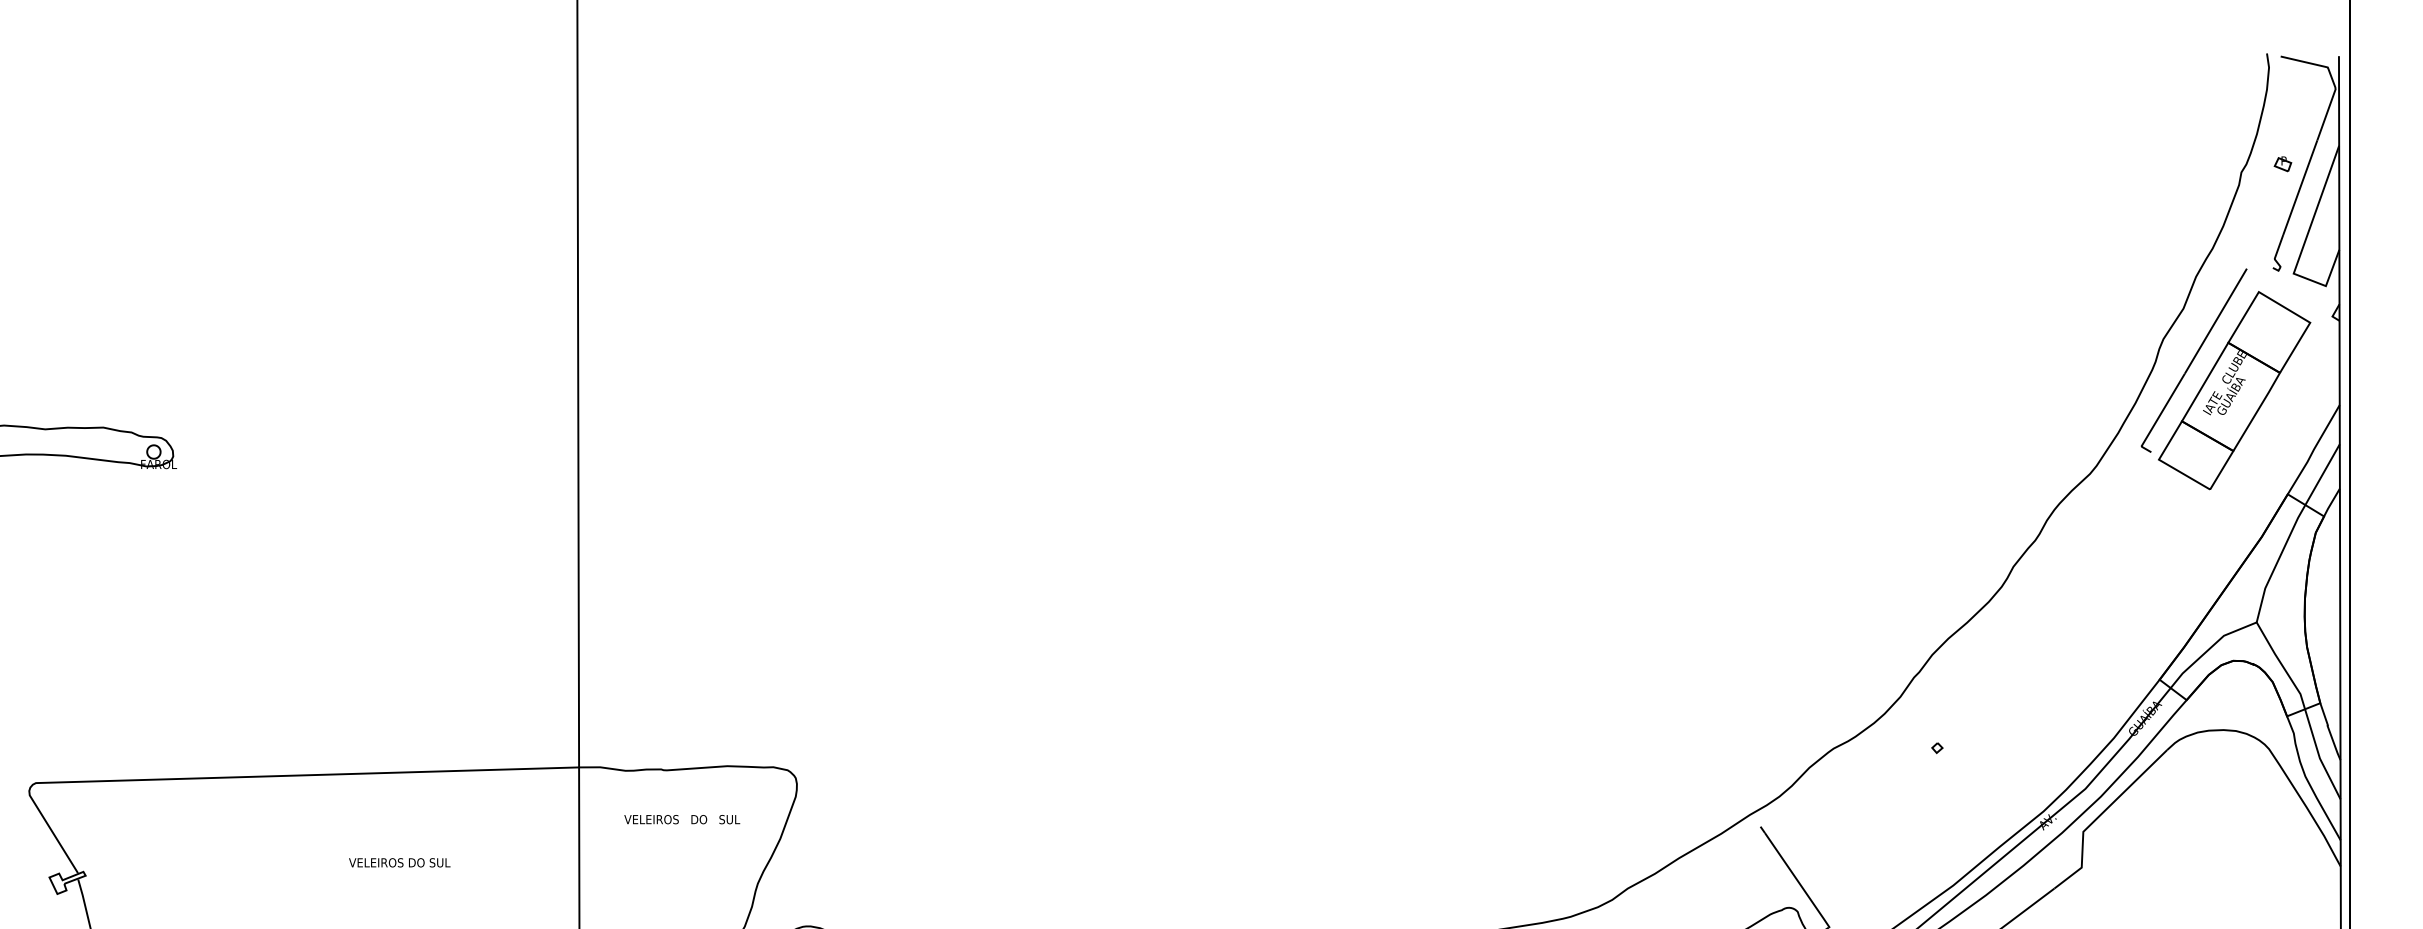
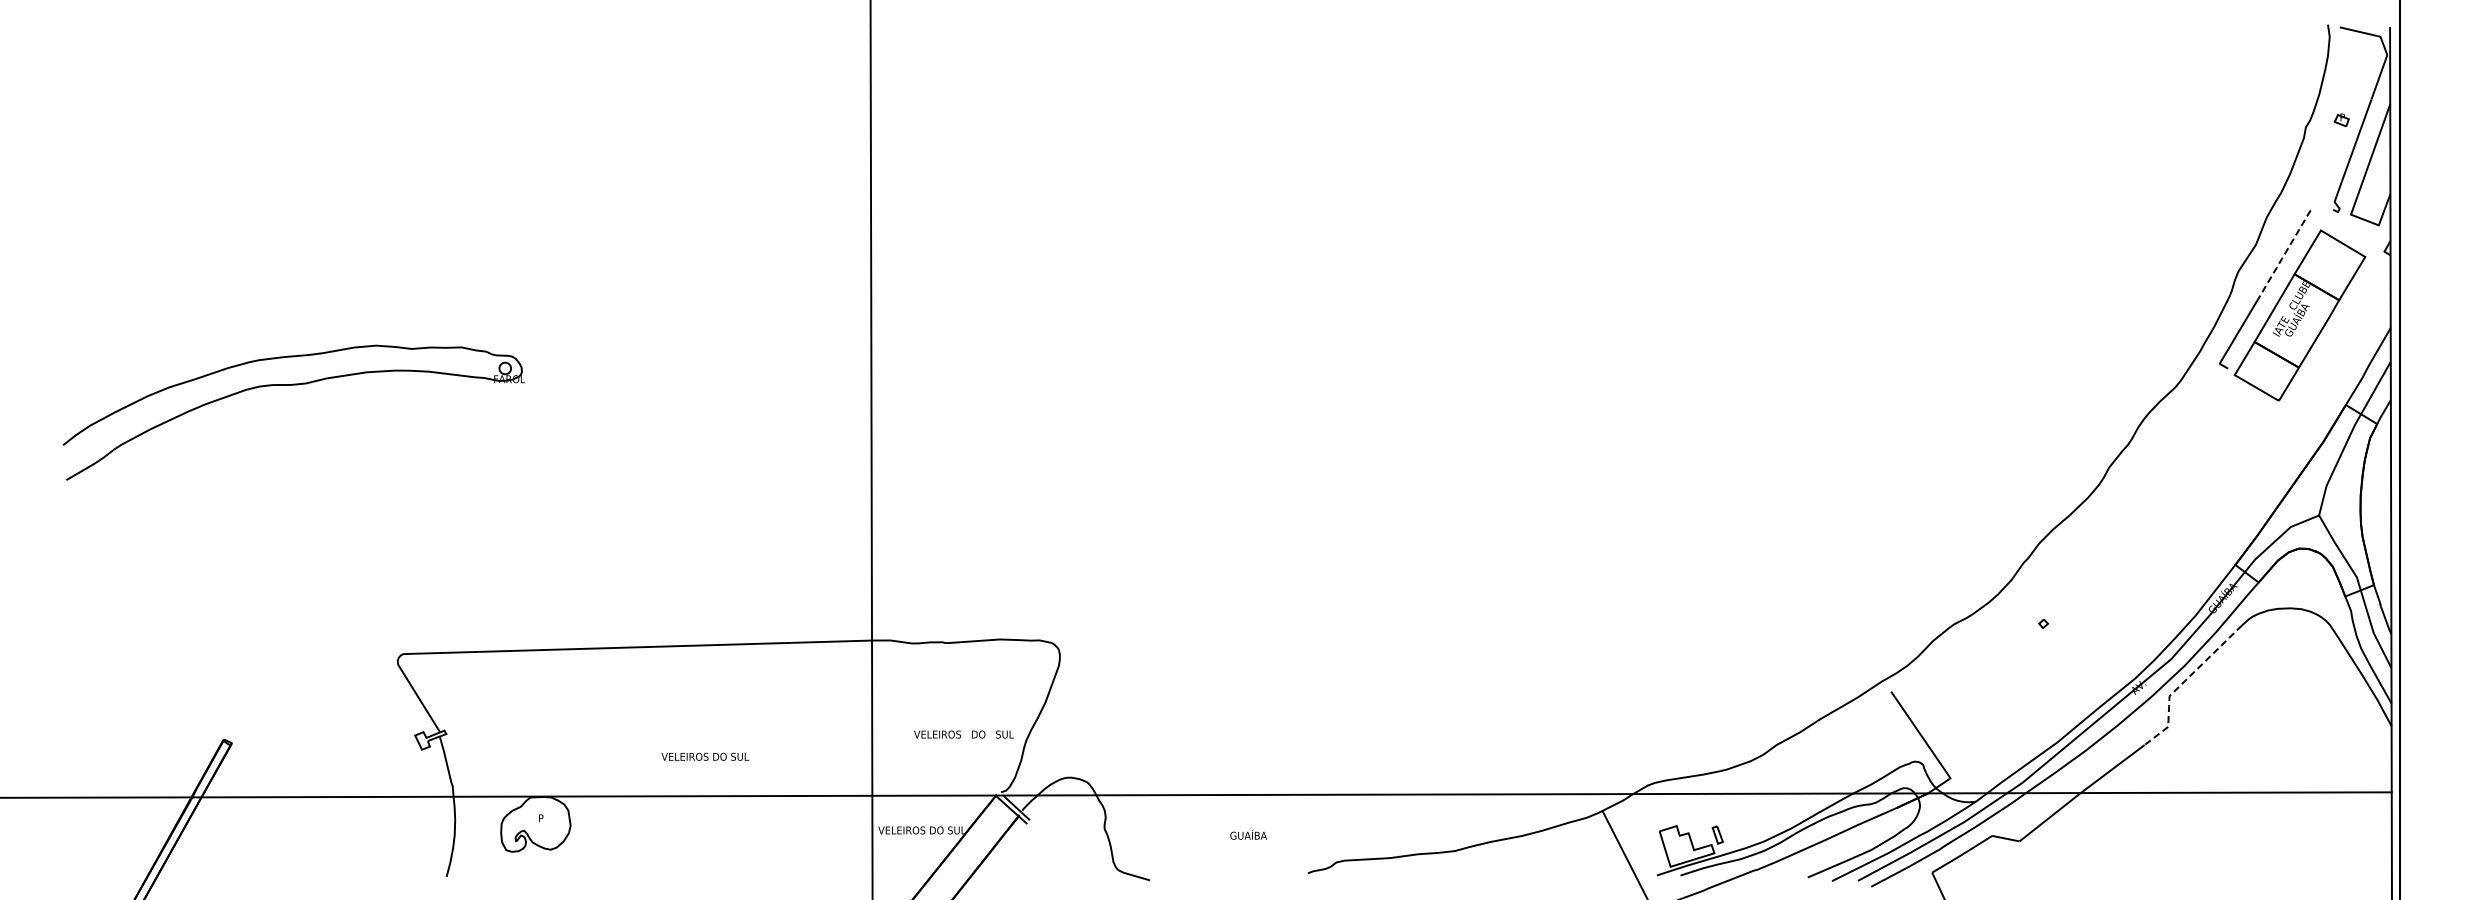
line: (2215, 321) -> (2283, 255), solid -> dashed
line: (2099, 816) -> (2183, 682), solid -> dashed
text: (681, 819) -> (963, 734), moved
text: (399, 862) -> (705, 756), moved

